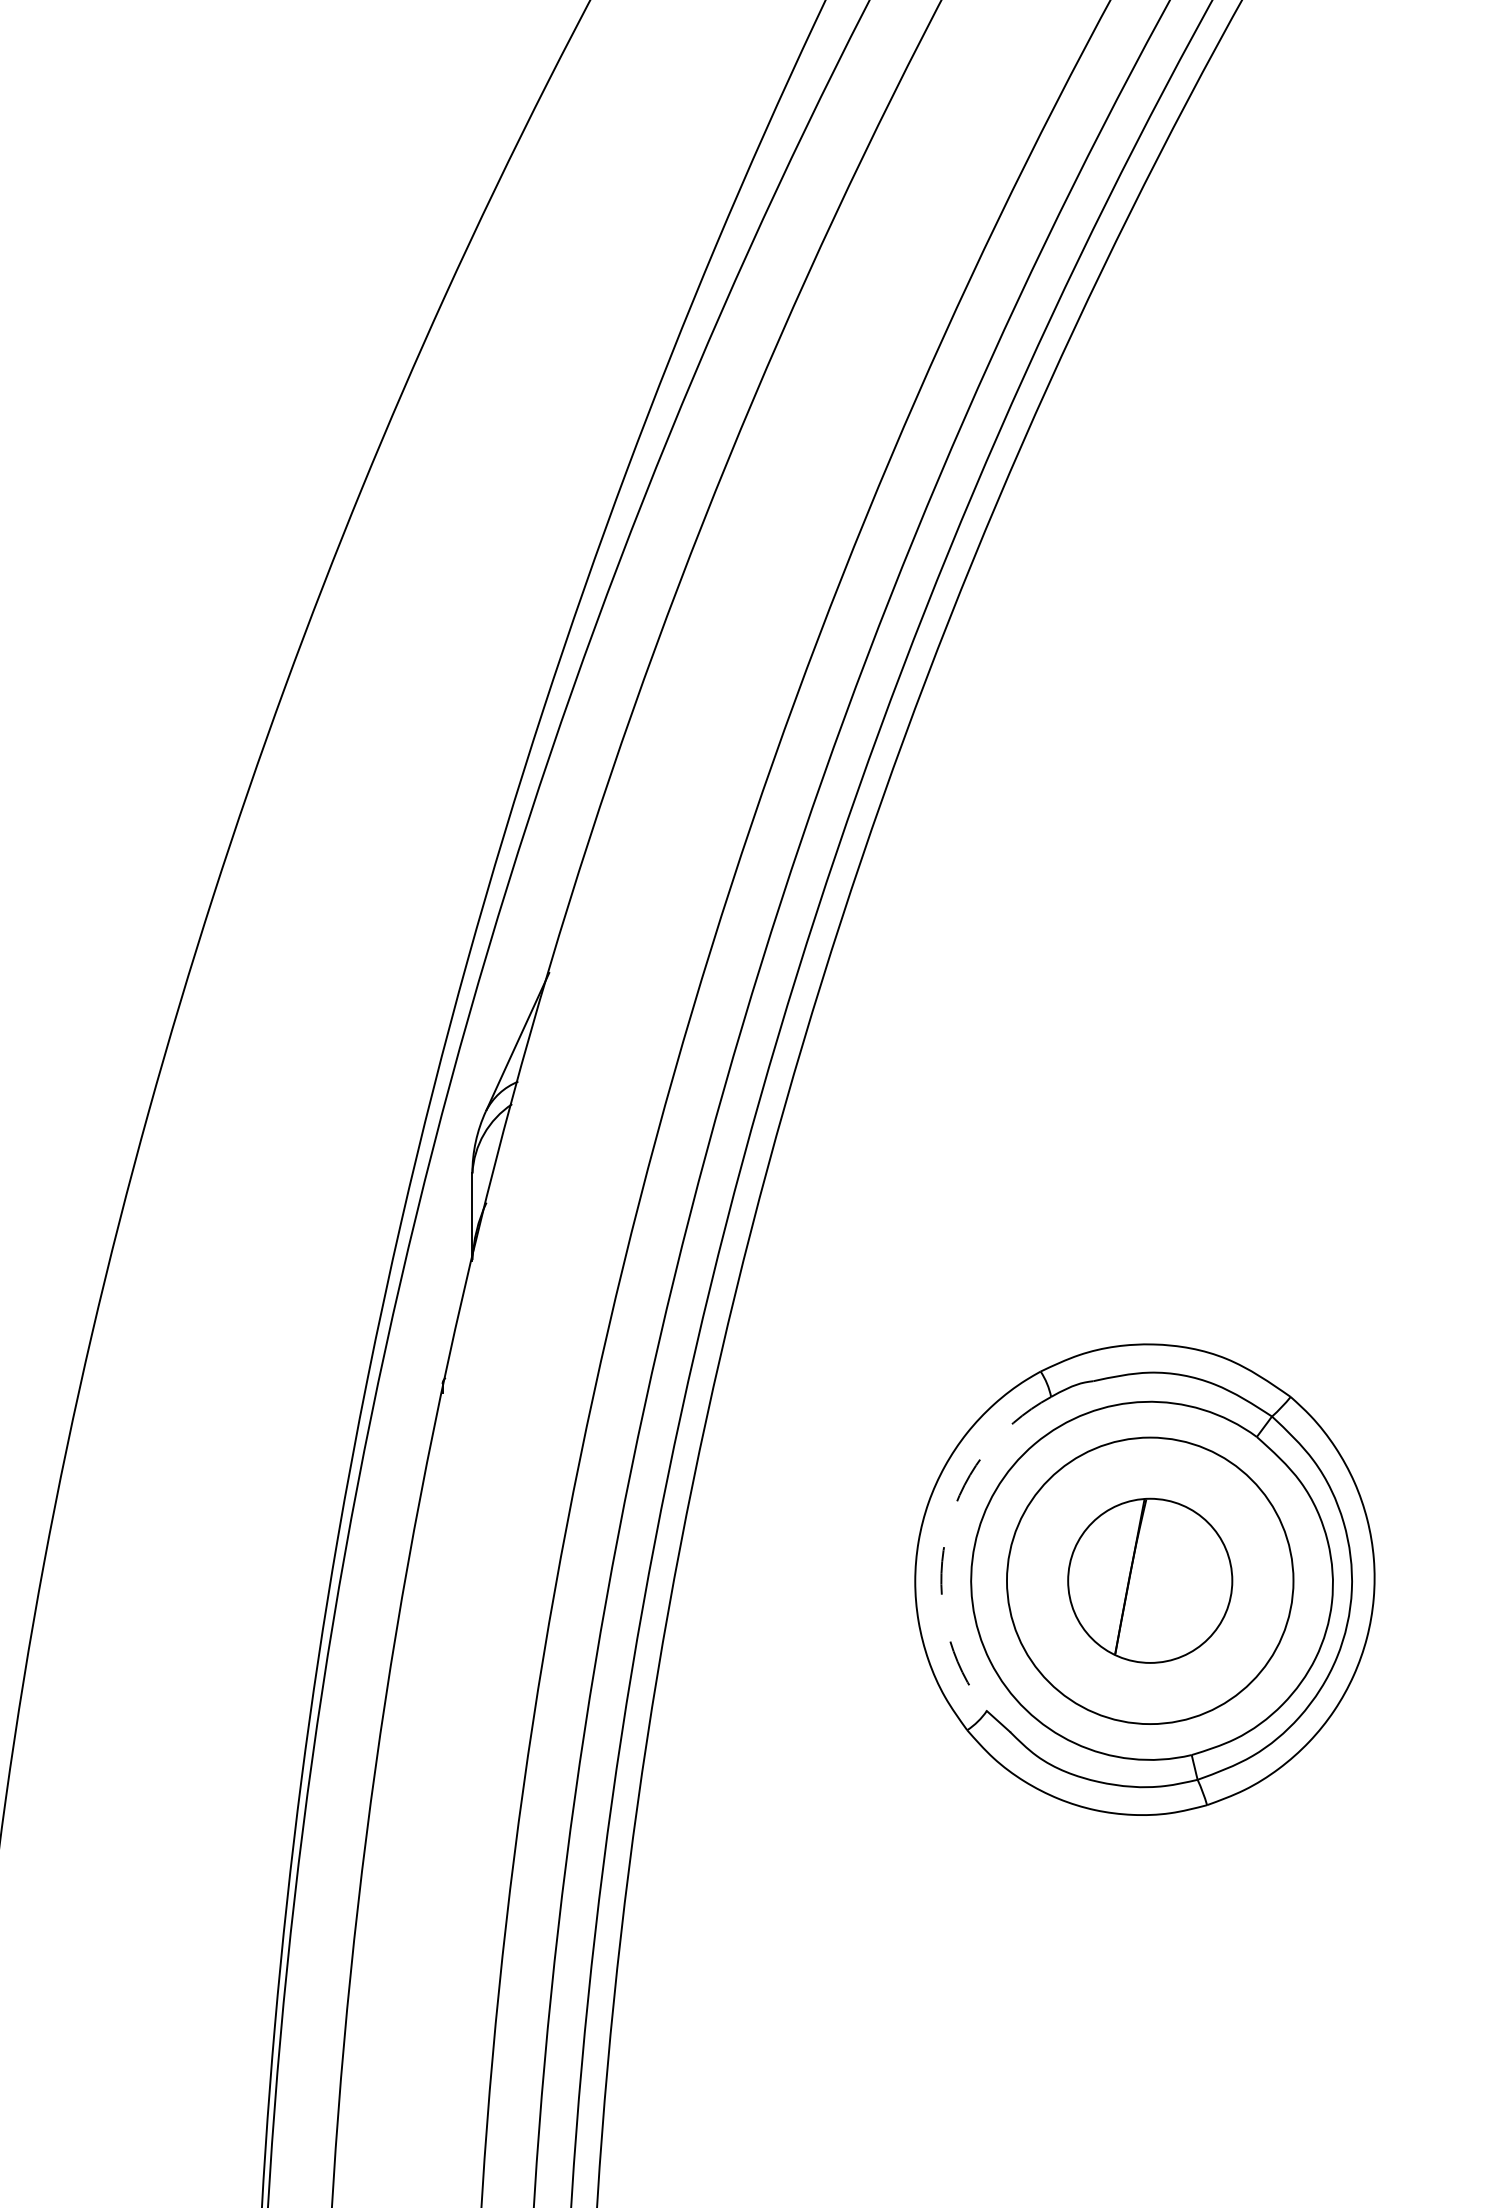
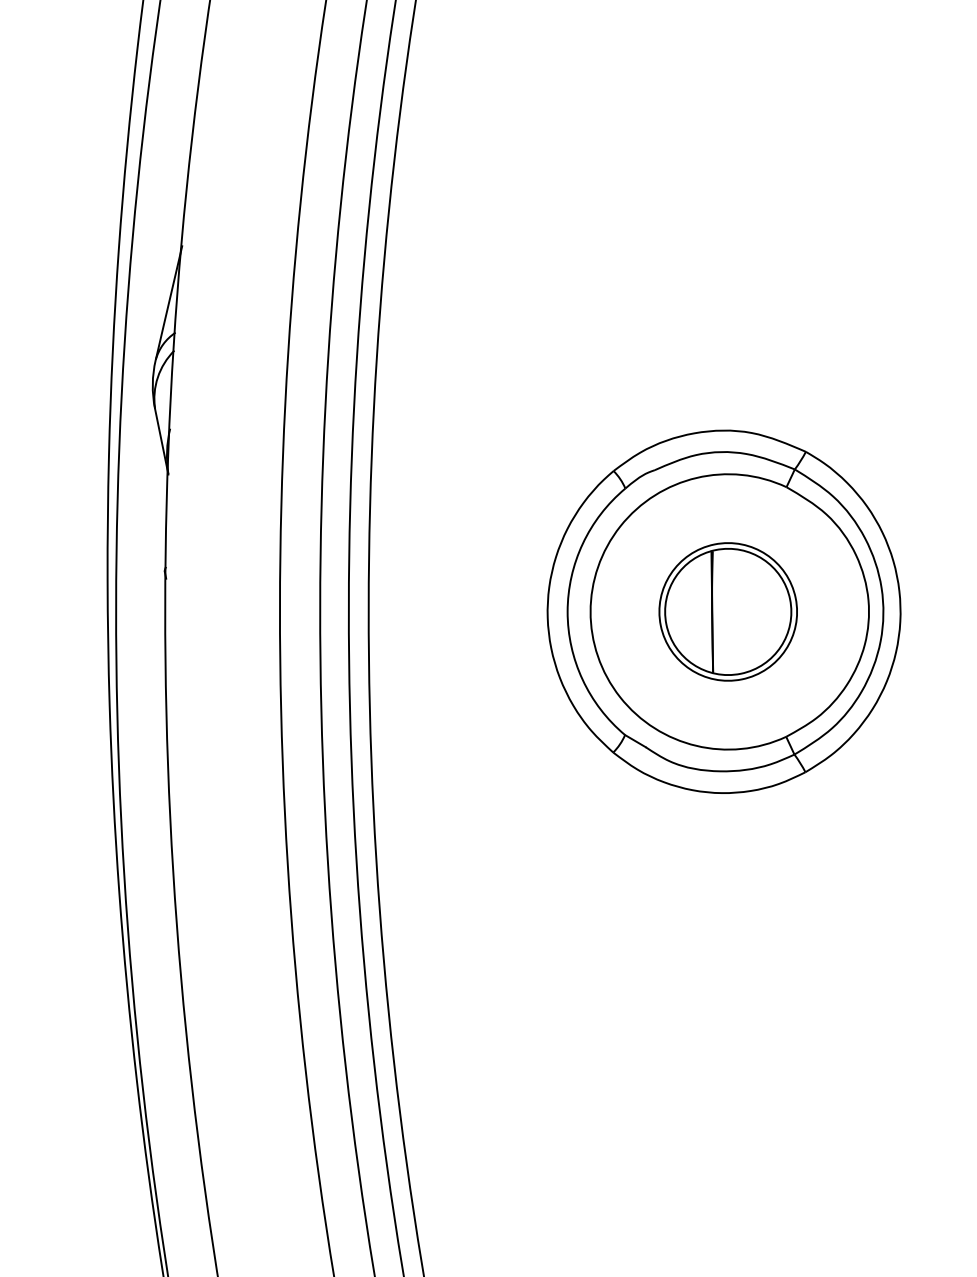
arc: (945, 1538) -> (567, 611), dashed -> solid
circle: (1149, 1580) -> (727, 611), size x0.62

